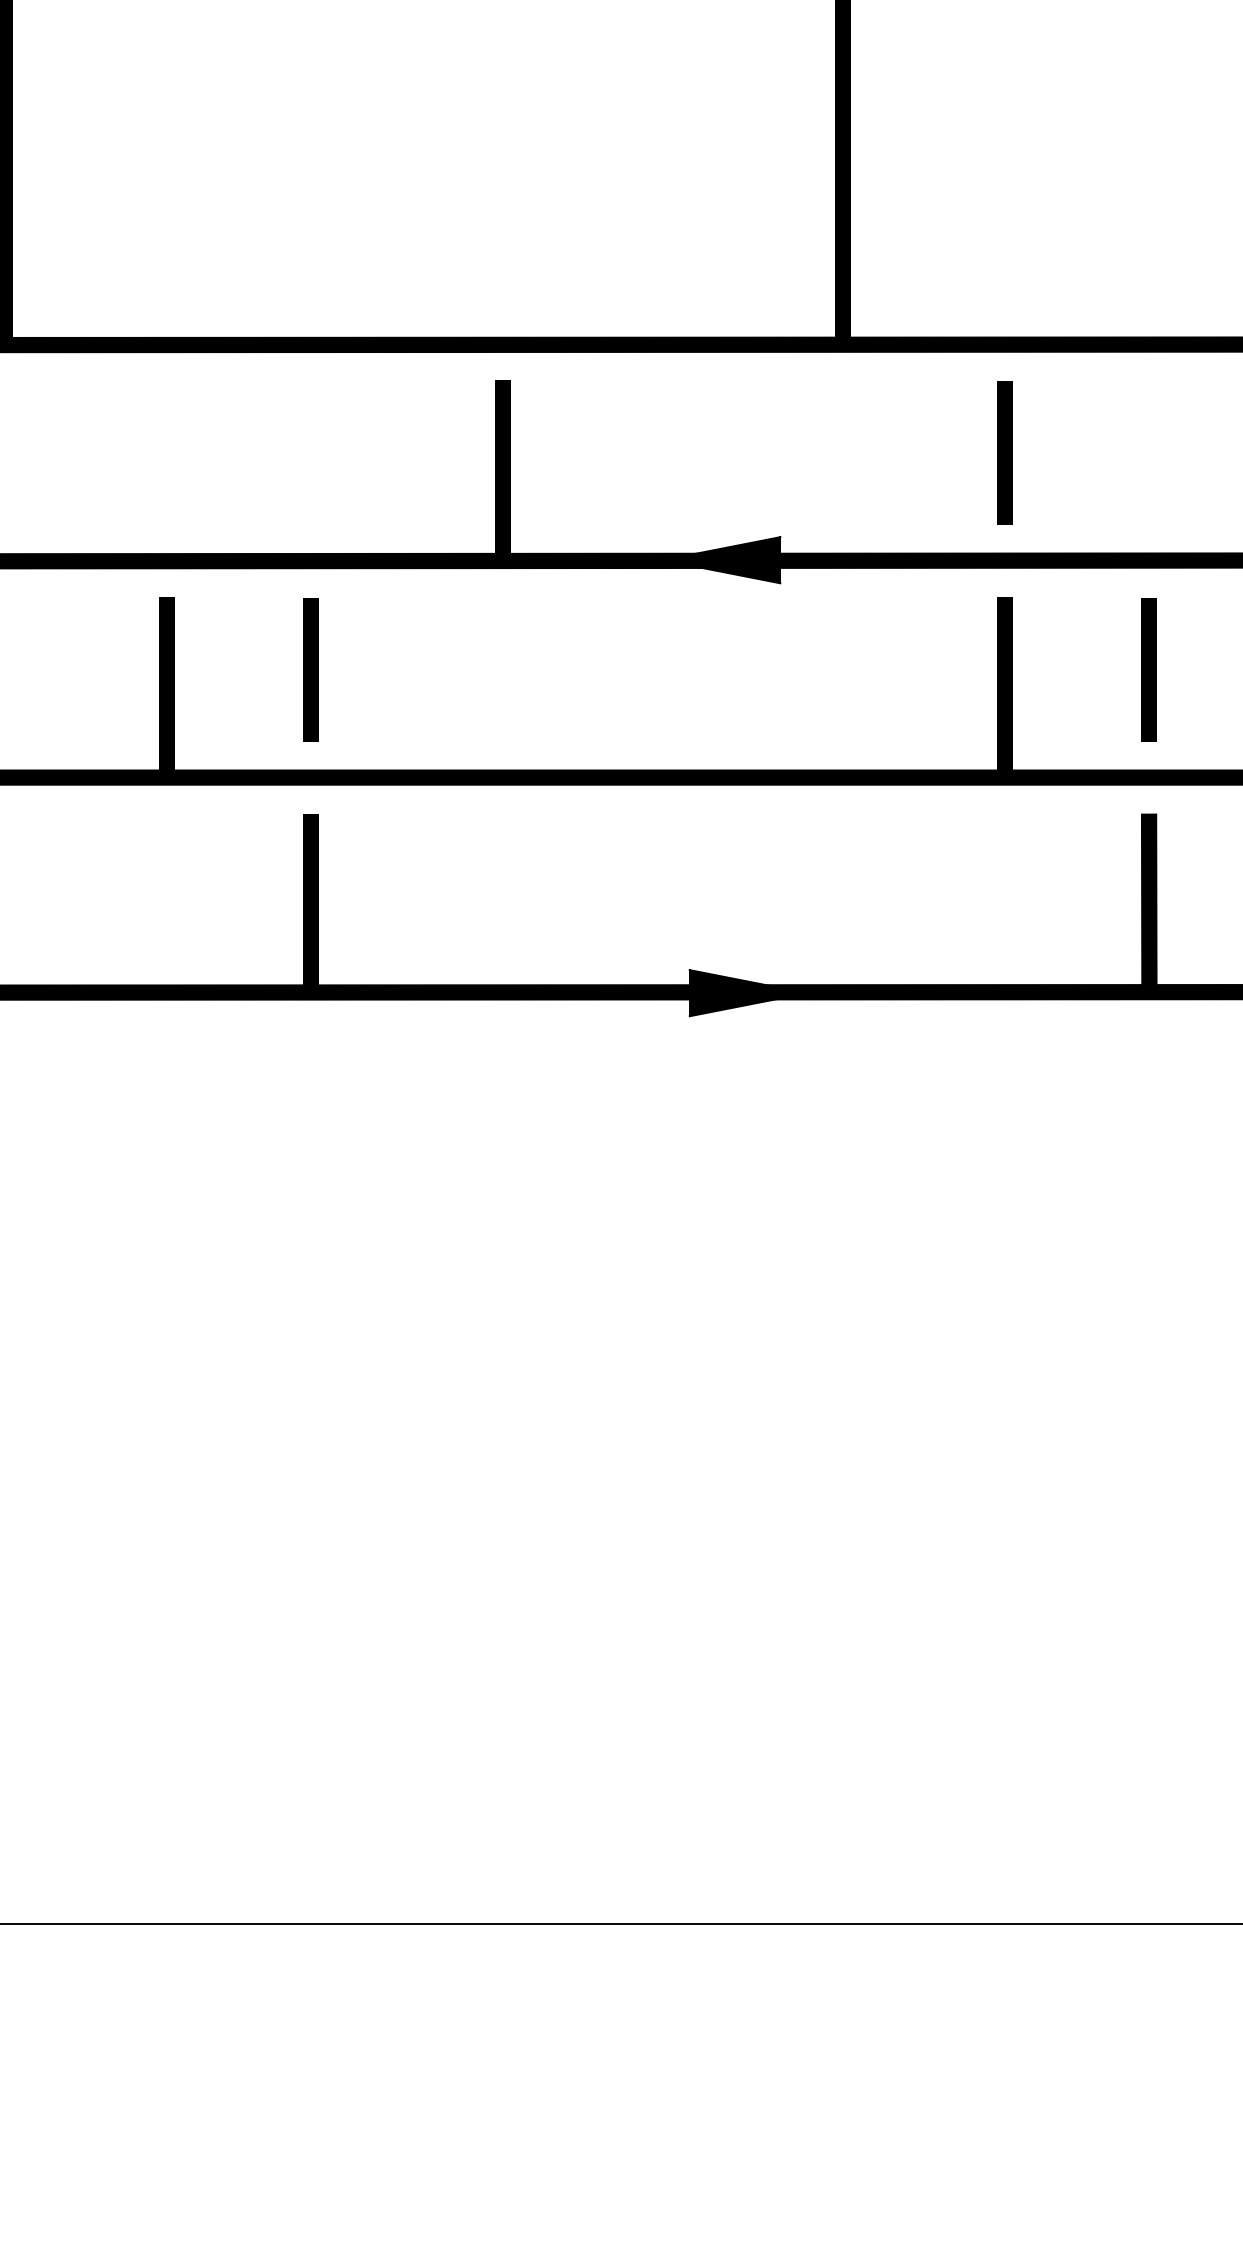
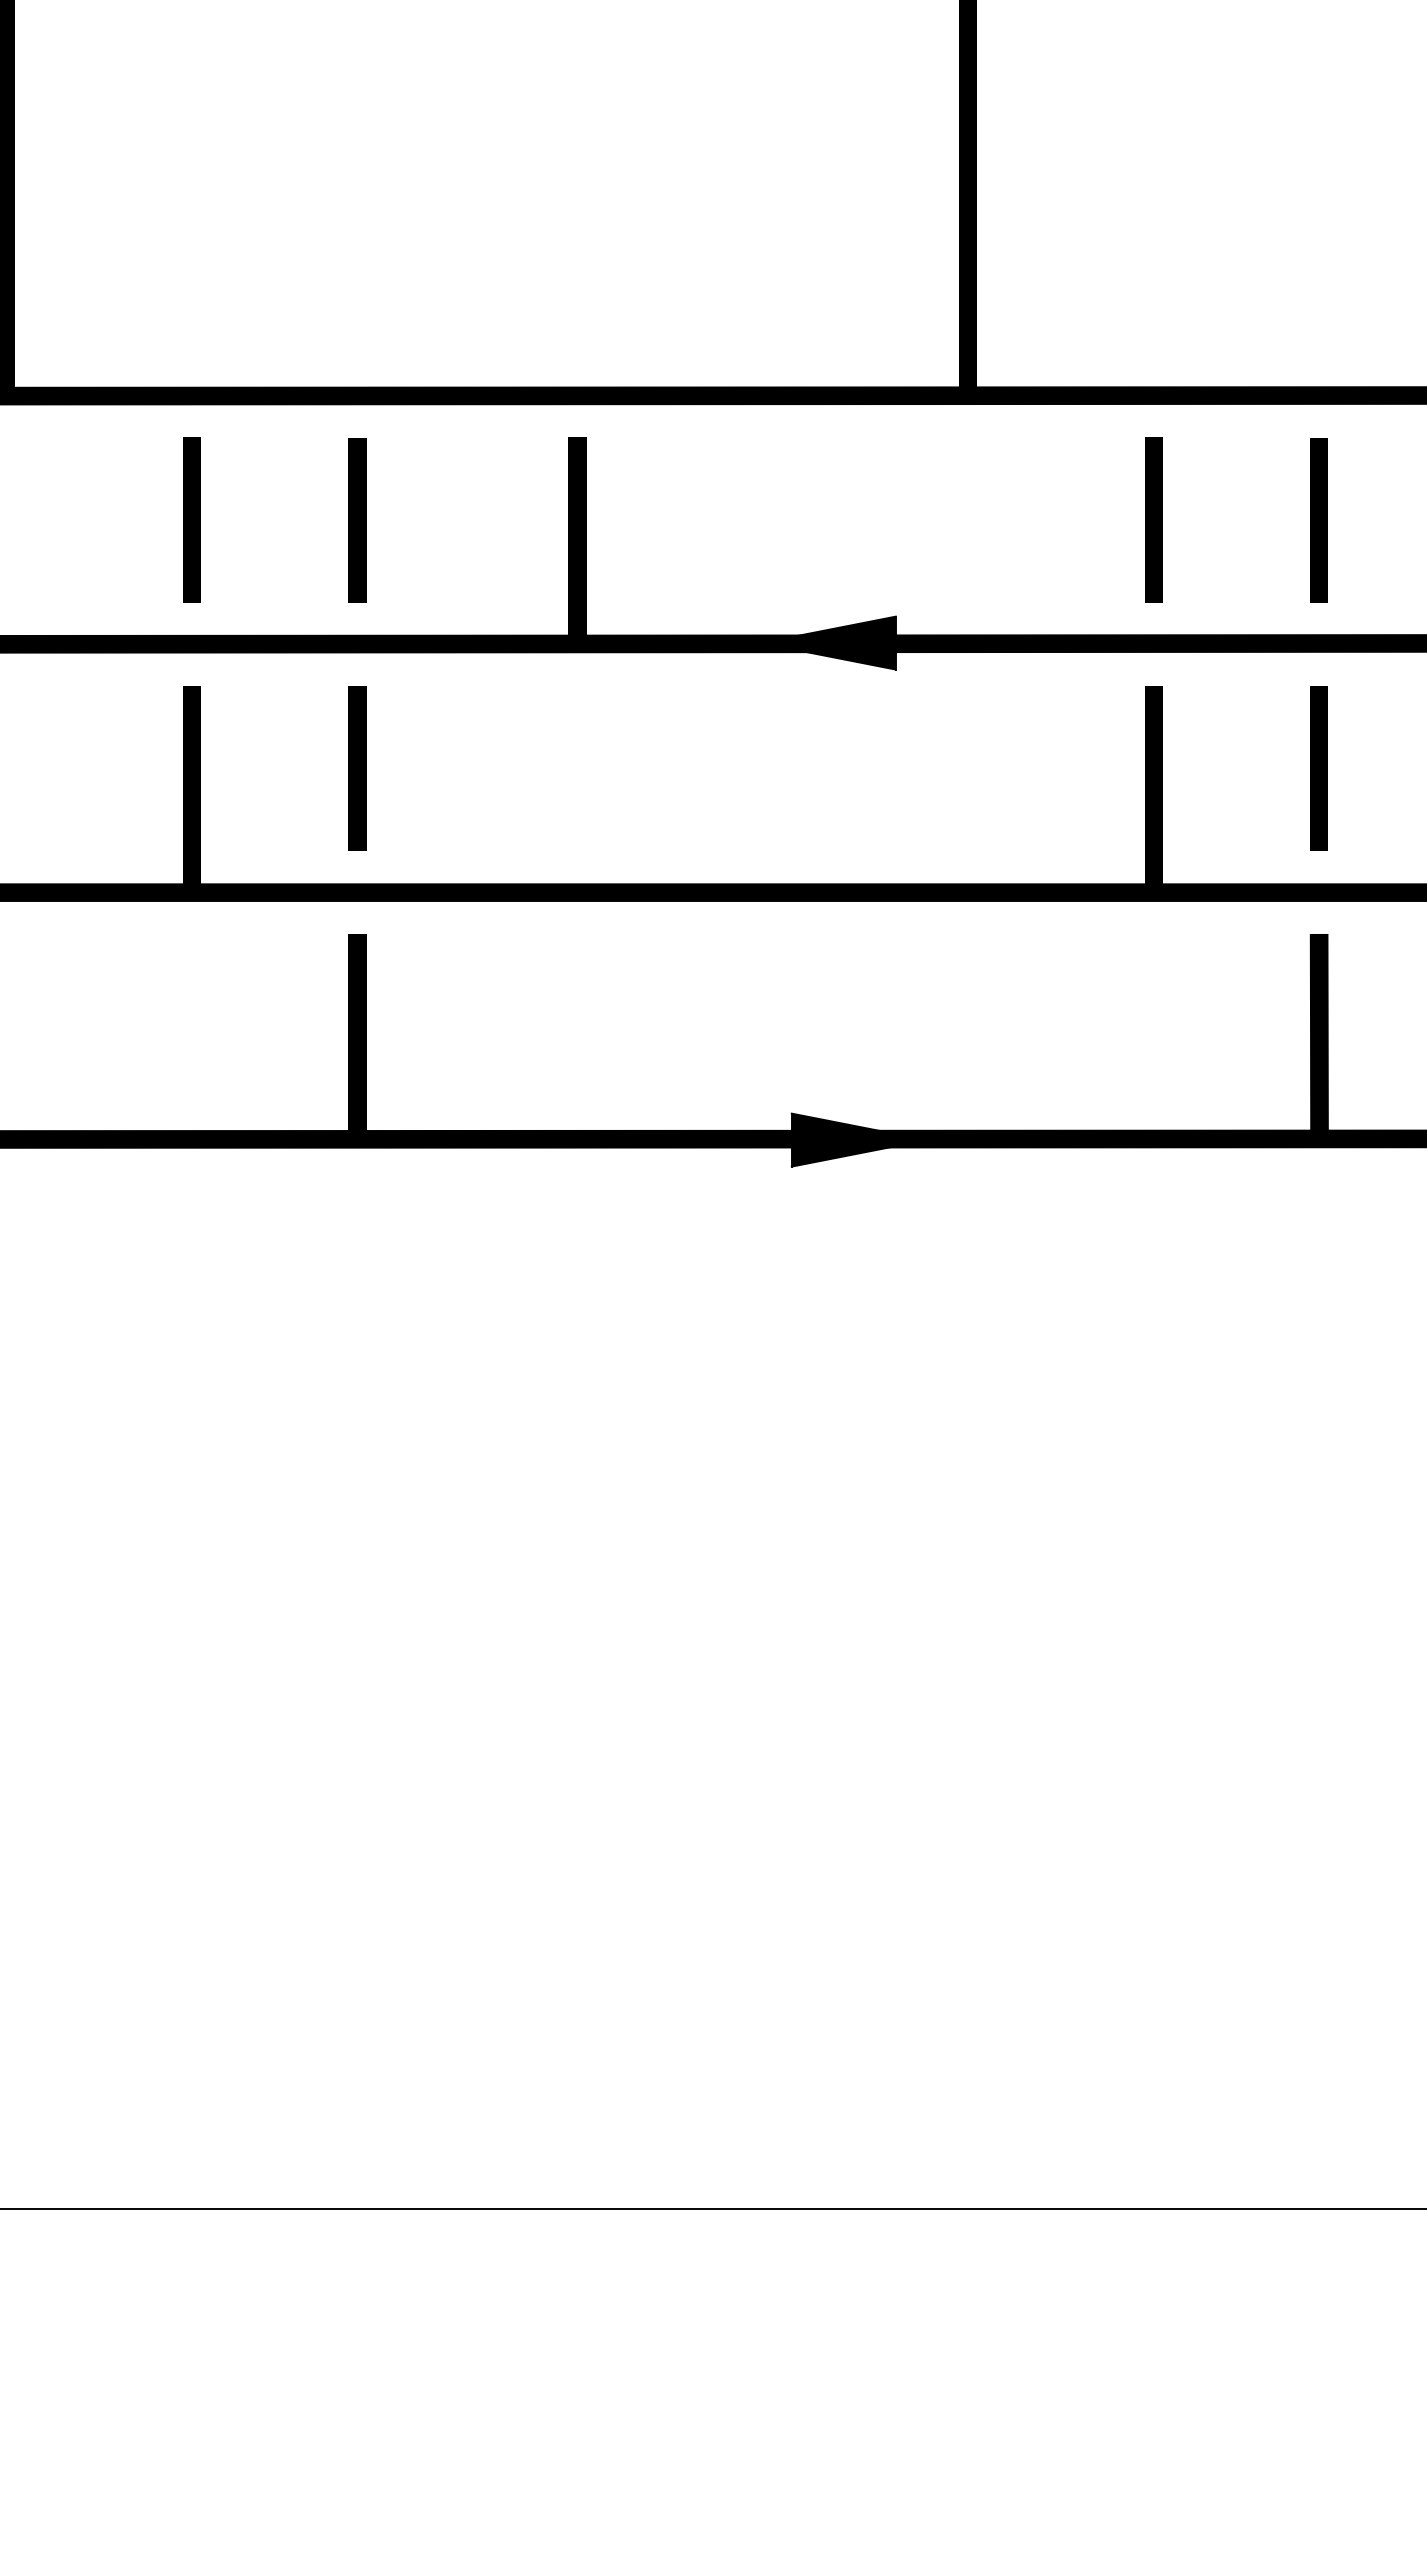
line: (166, 452) -> (191, 519), added
line: (311, 453) -> (357, 520), added
line: (1148, 453) -> (1318, 520), added

